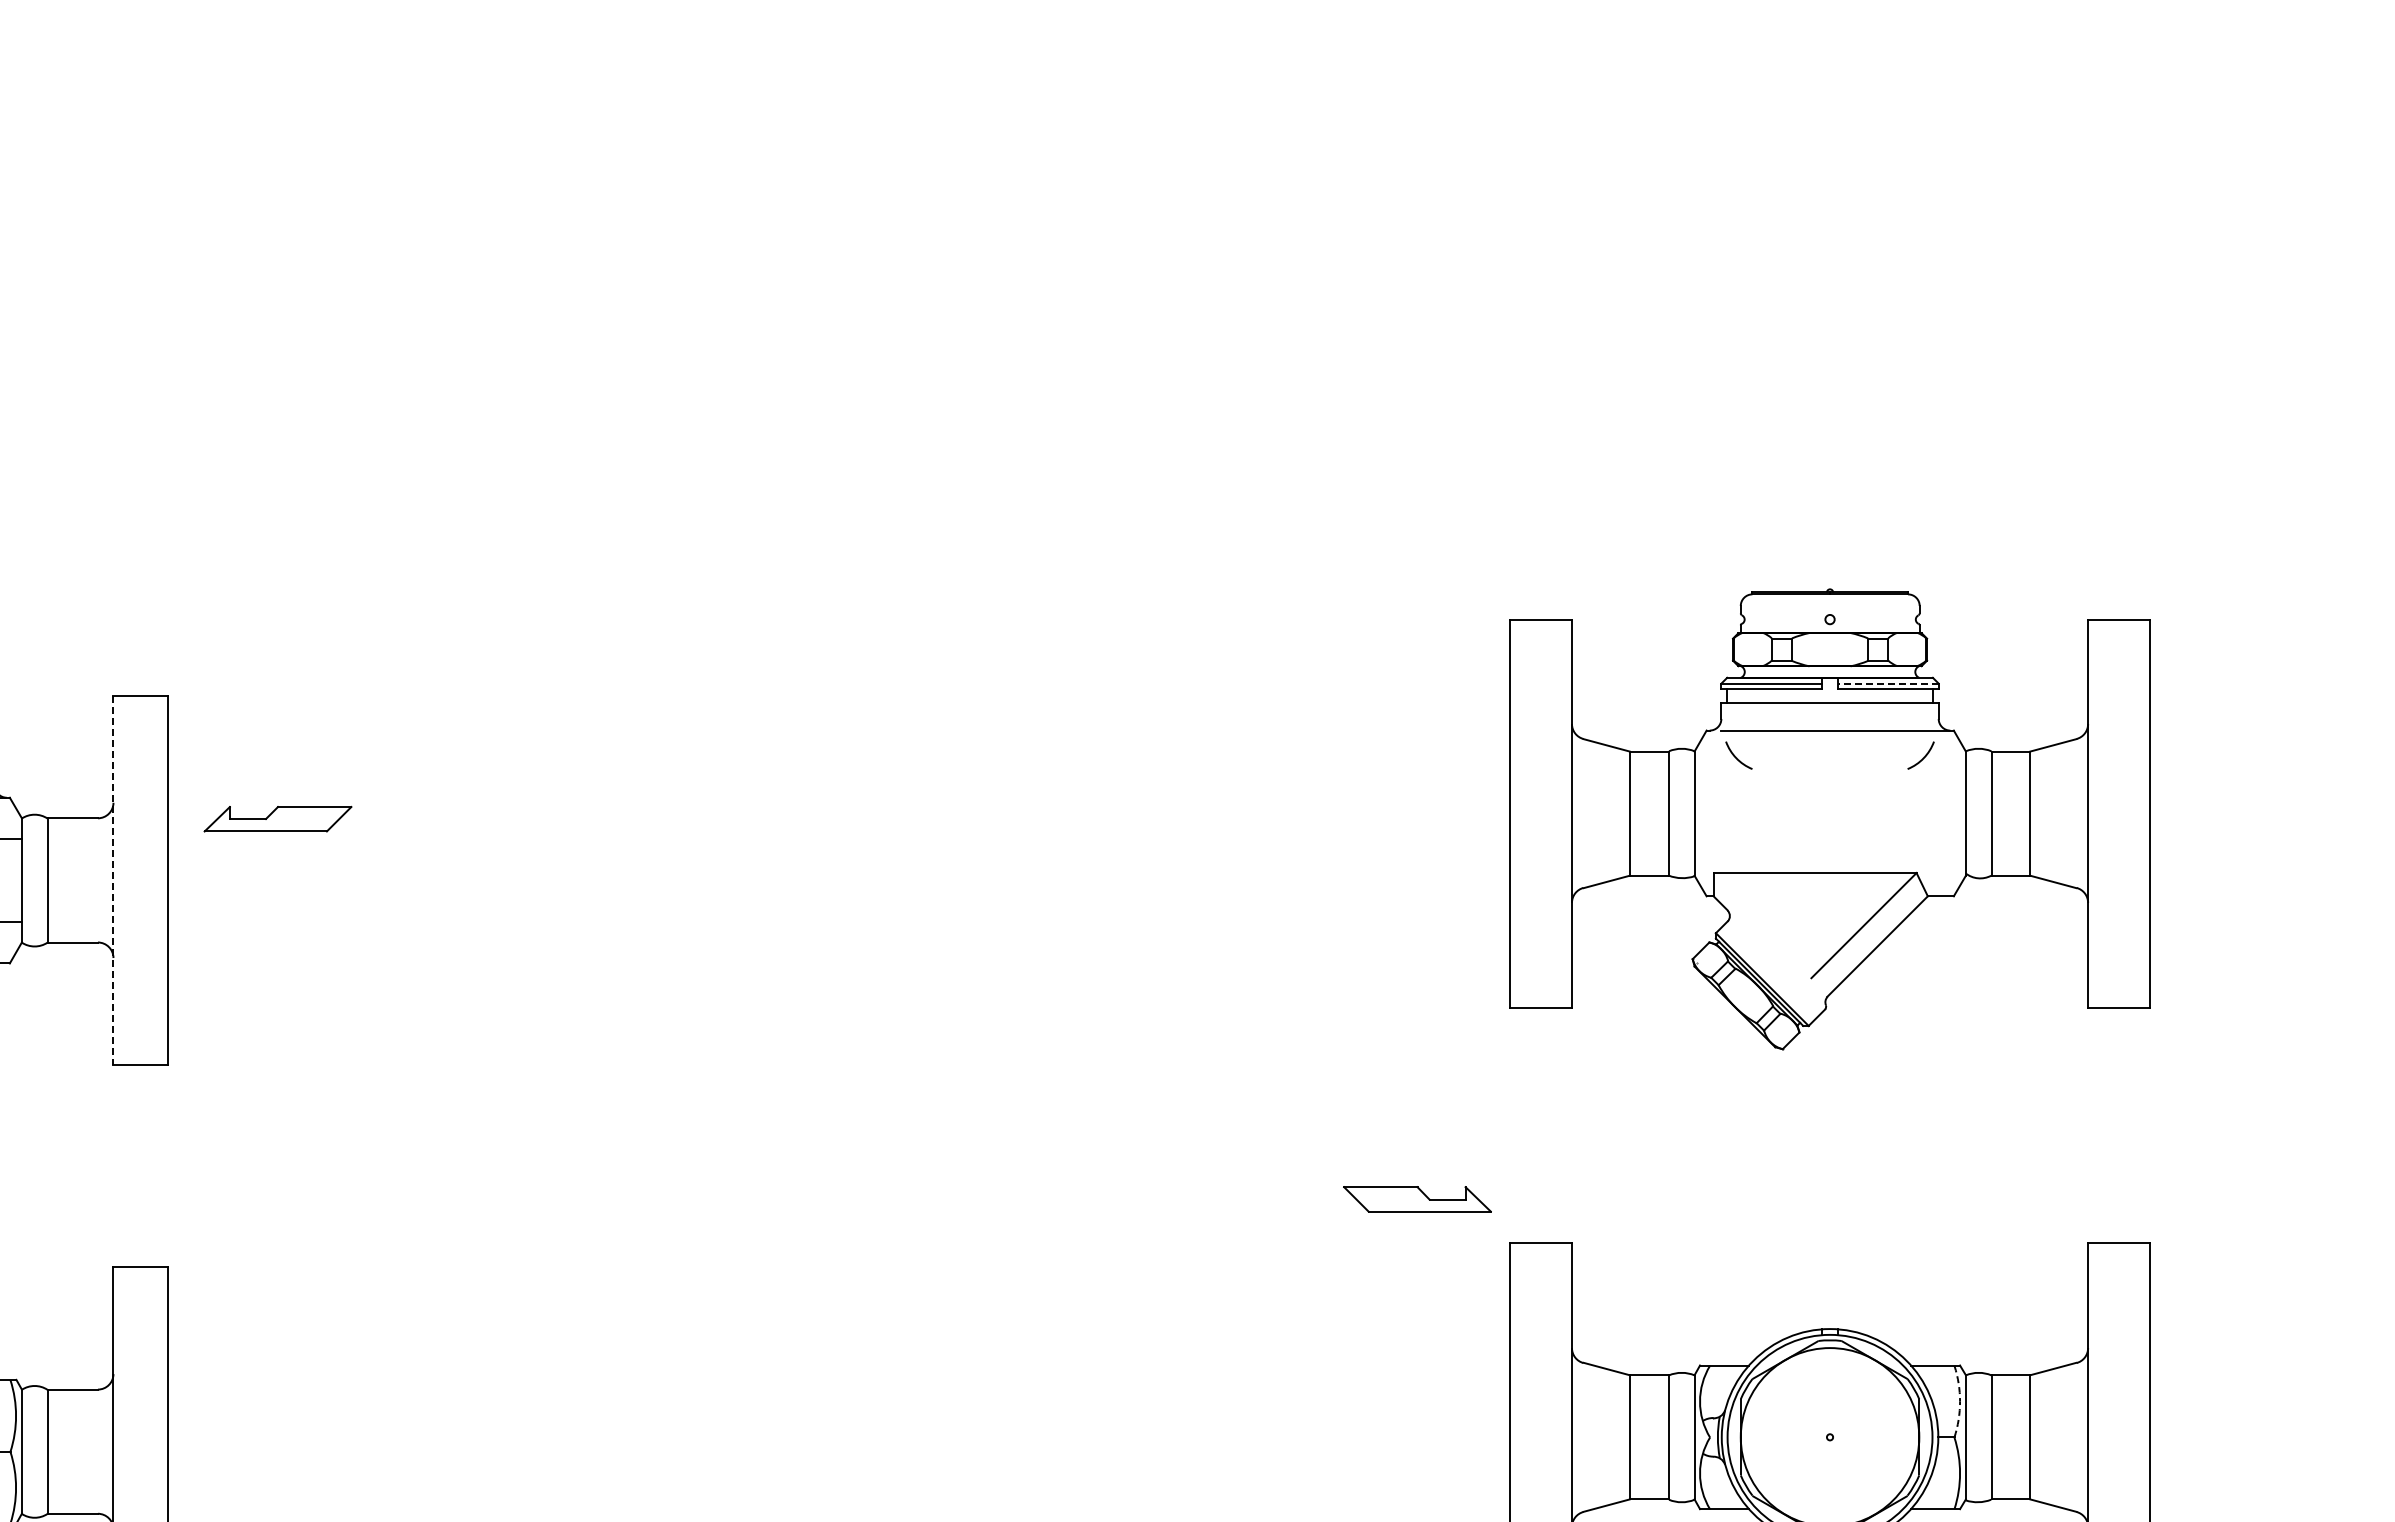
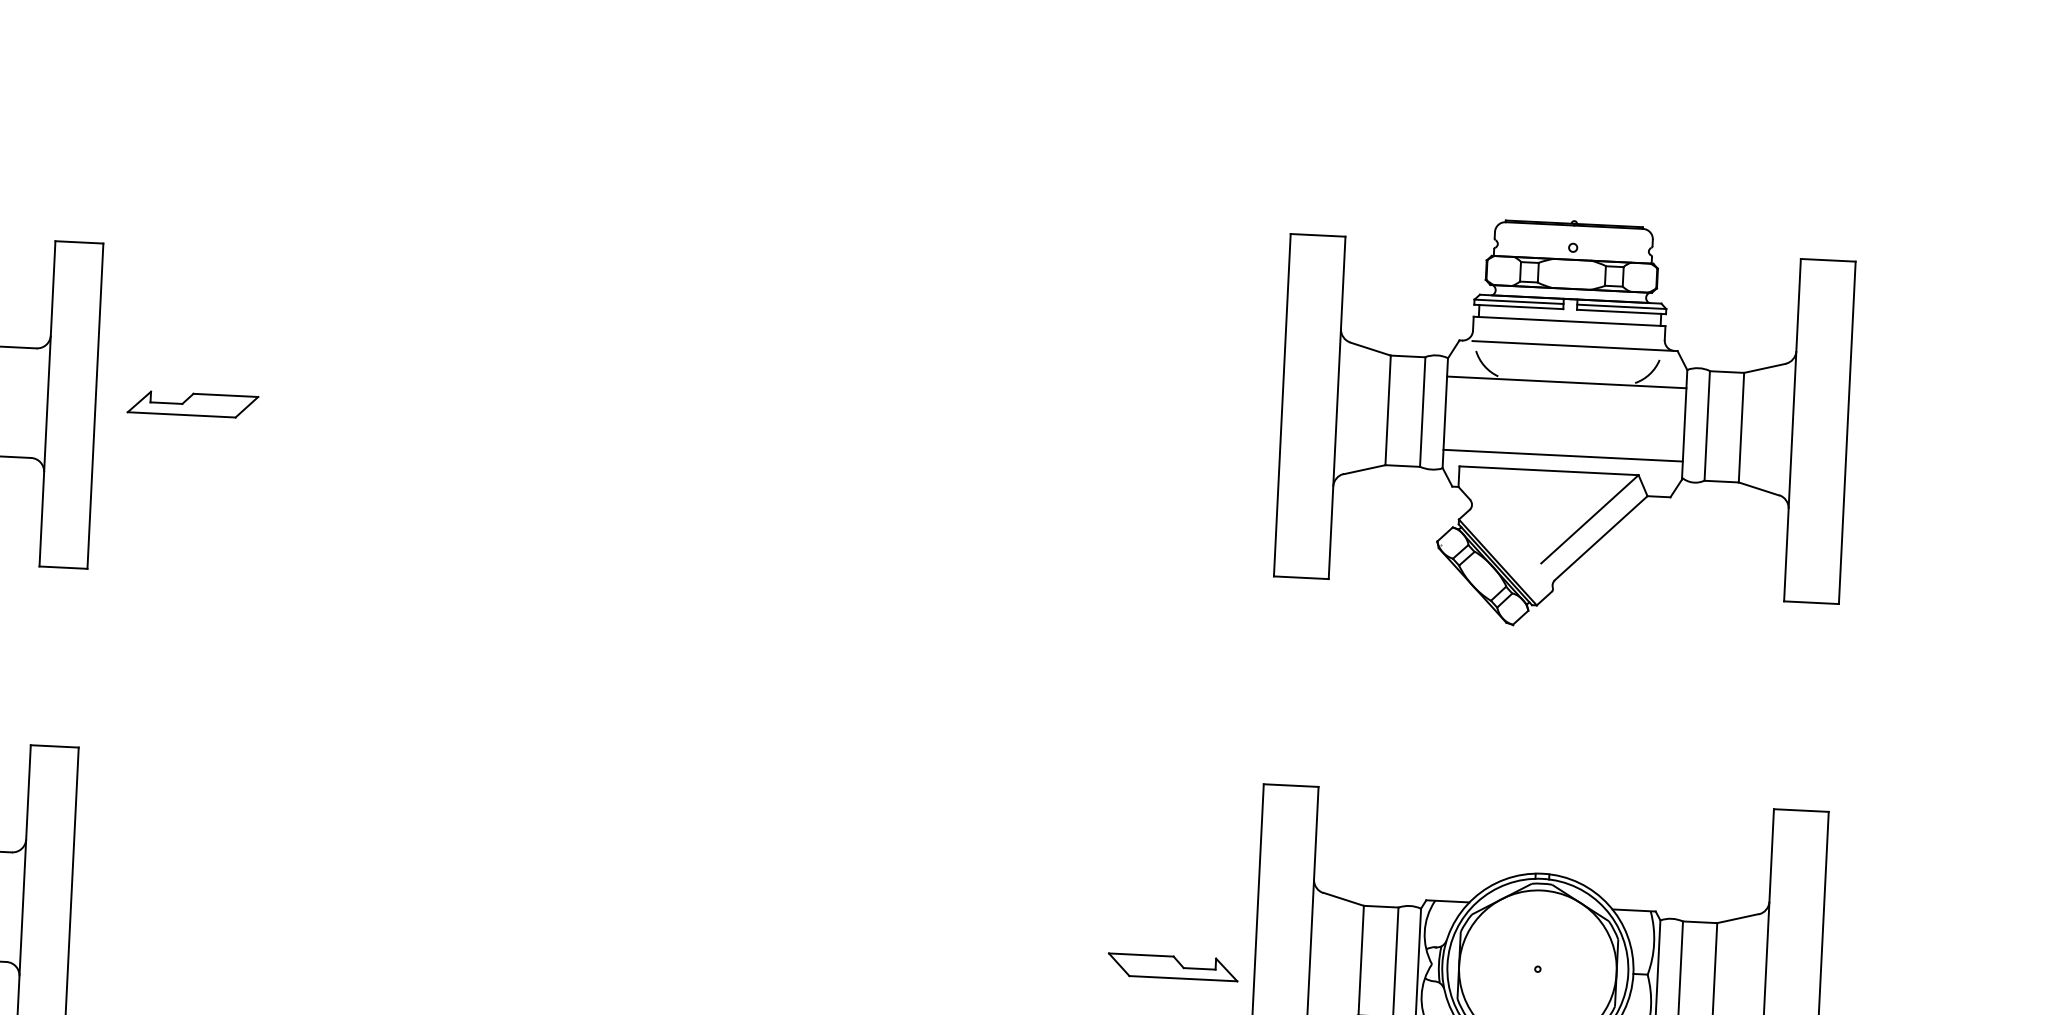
line: (1887, 683) -> (1621, 306), dashed -> solid
line: (1829, 772) -> (1566, 382), added
part: (277, 818) -> (192, 403), moved
line: (1829, 855) -> (1562, 455), added
line: (113, 880) -> (47, 403), dashed -> solid
part: (1417, 1199) -> (1173, 967), moved
arc: (1960, 1401) -> (1654, 943), dashed -> solid

